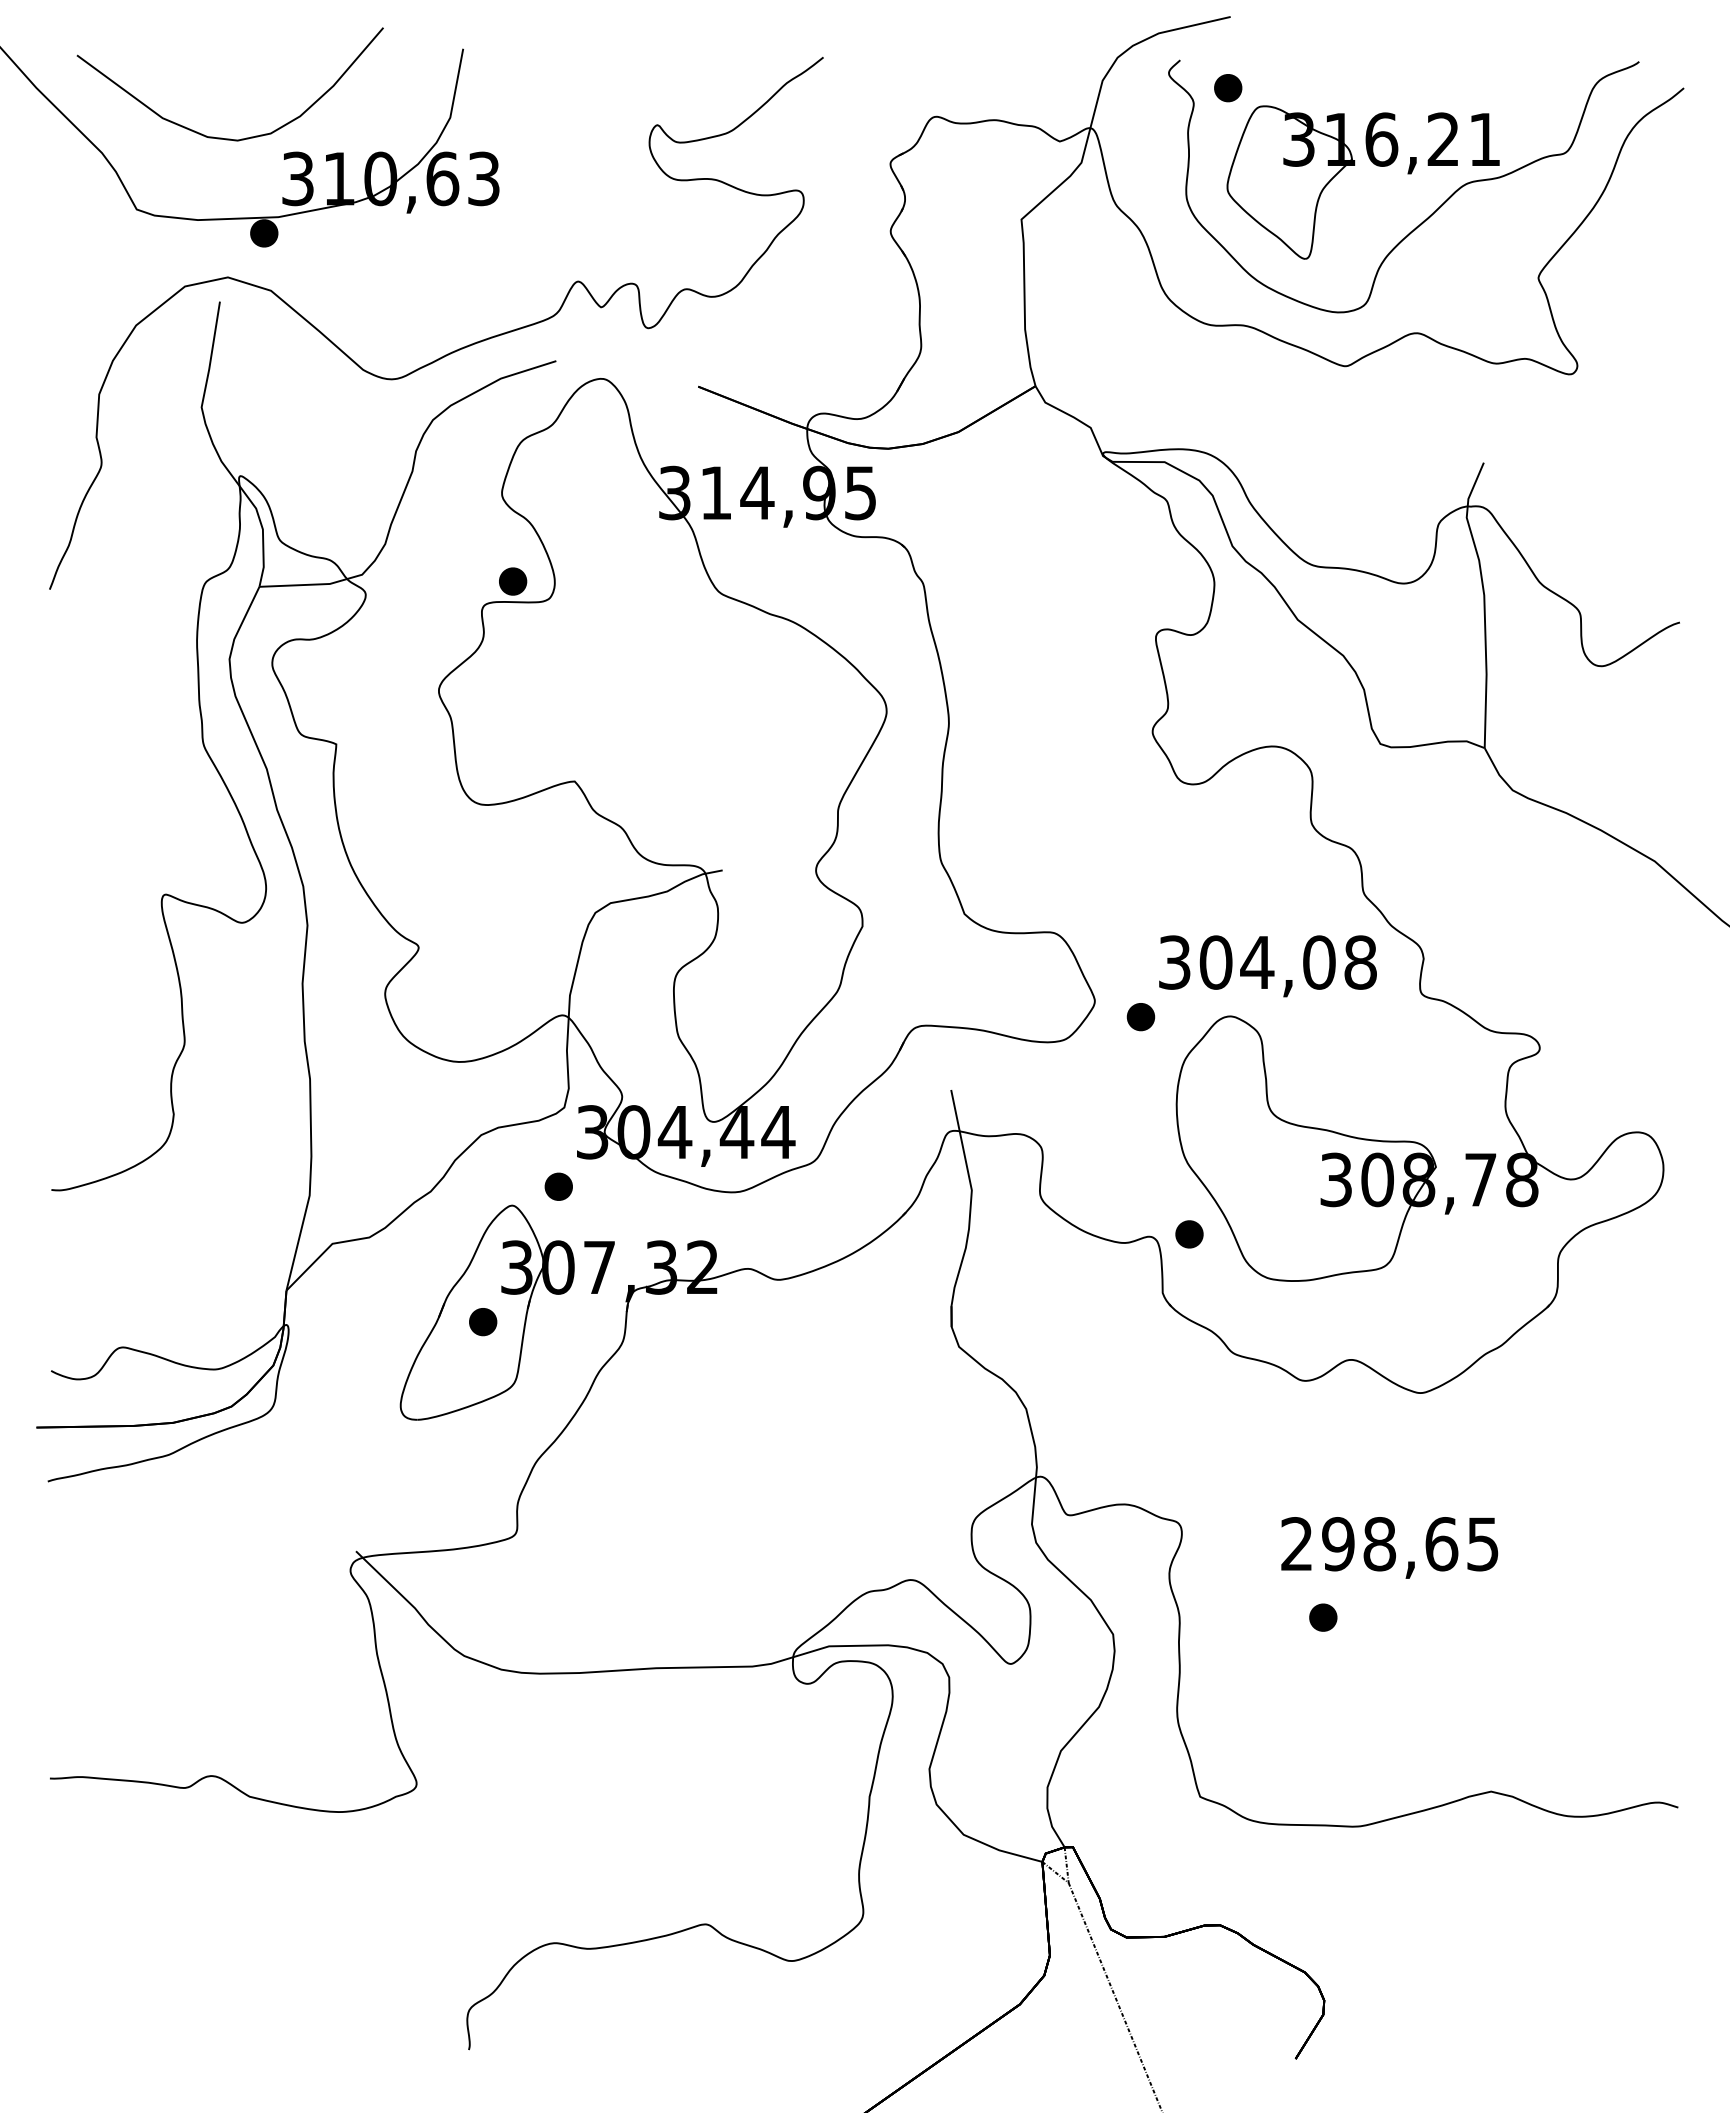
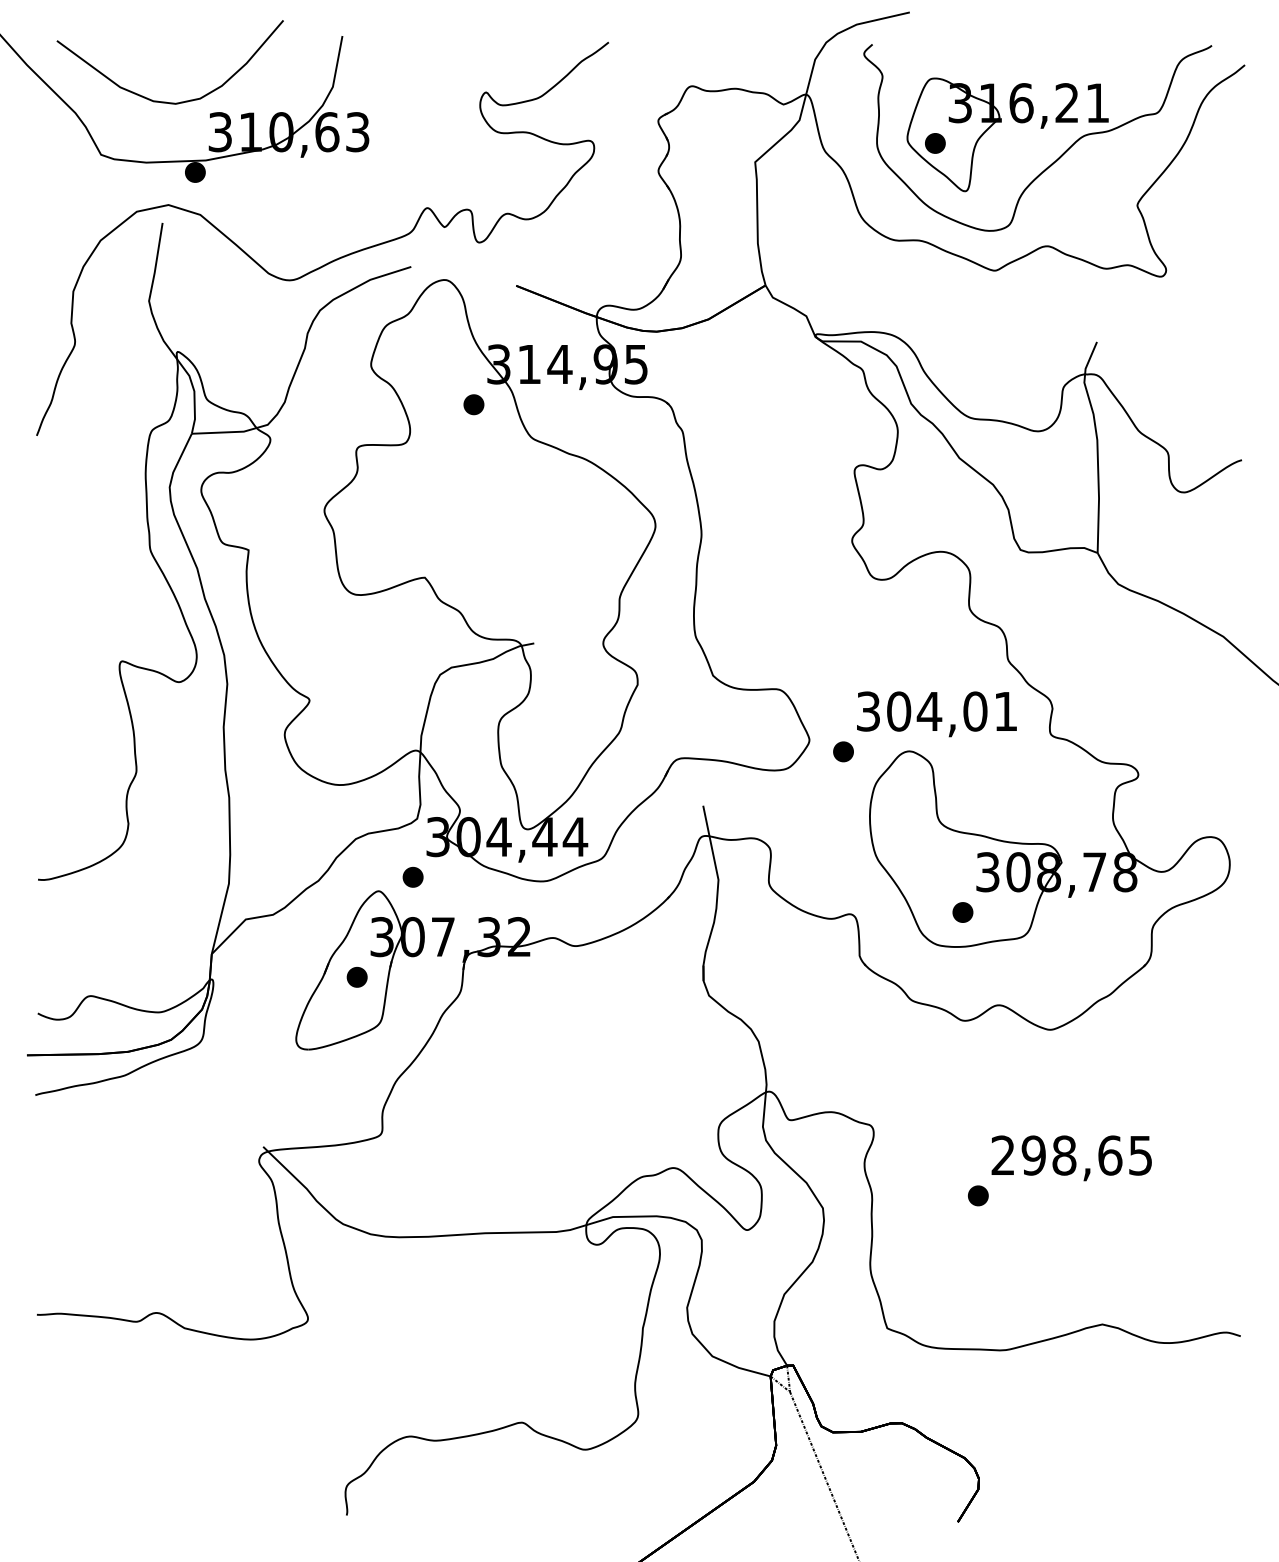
part: (1228, 88) -> (935, 143), moved
part: (513, 581) -> (474, 404), moved
text: (1360, 962) -> (1005, 711), 304,08 -> 304,01
part: (1189, 1234) -> (962, 912), moved
text: (1389, 1547) -> (1071, 1158), moved

